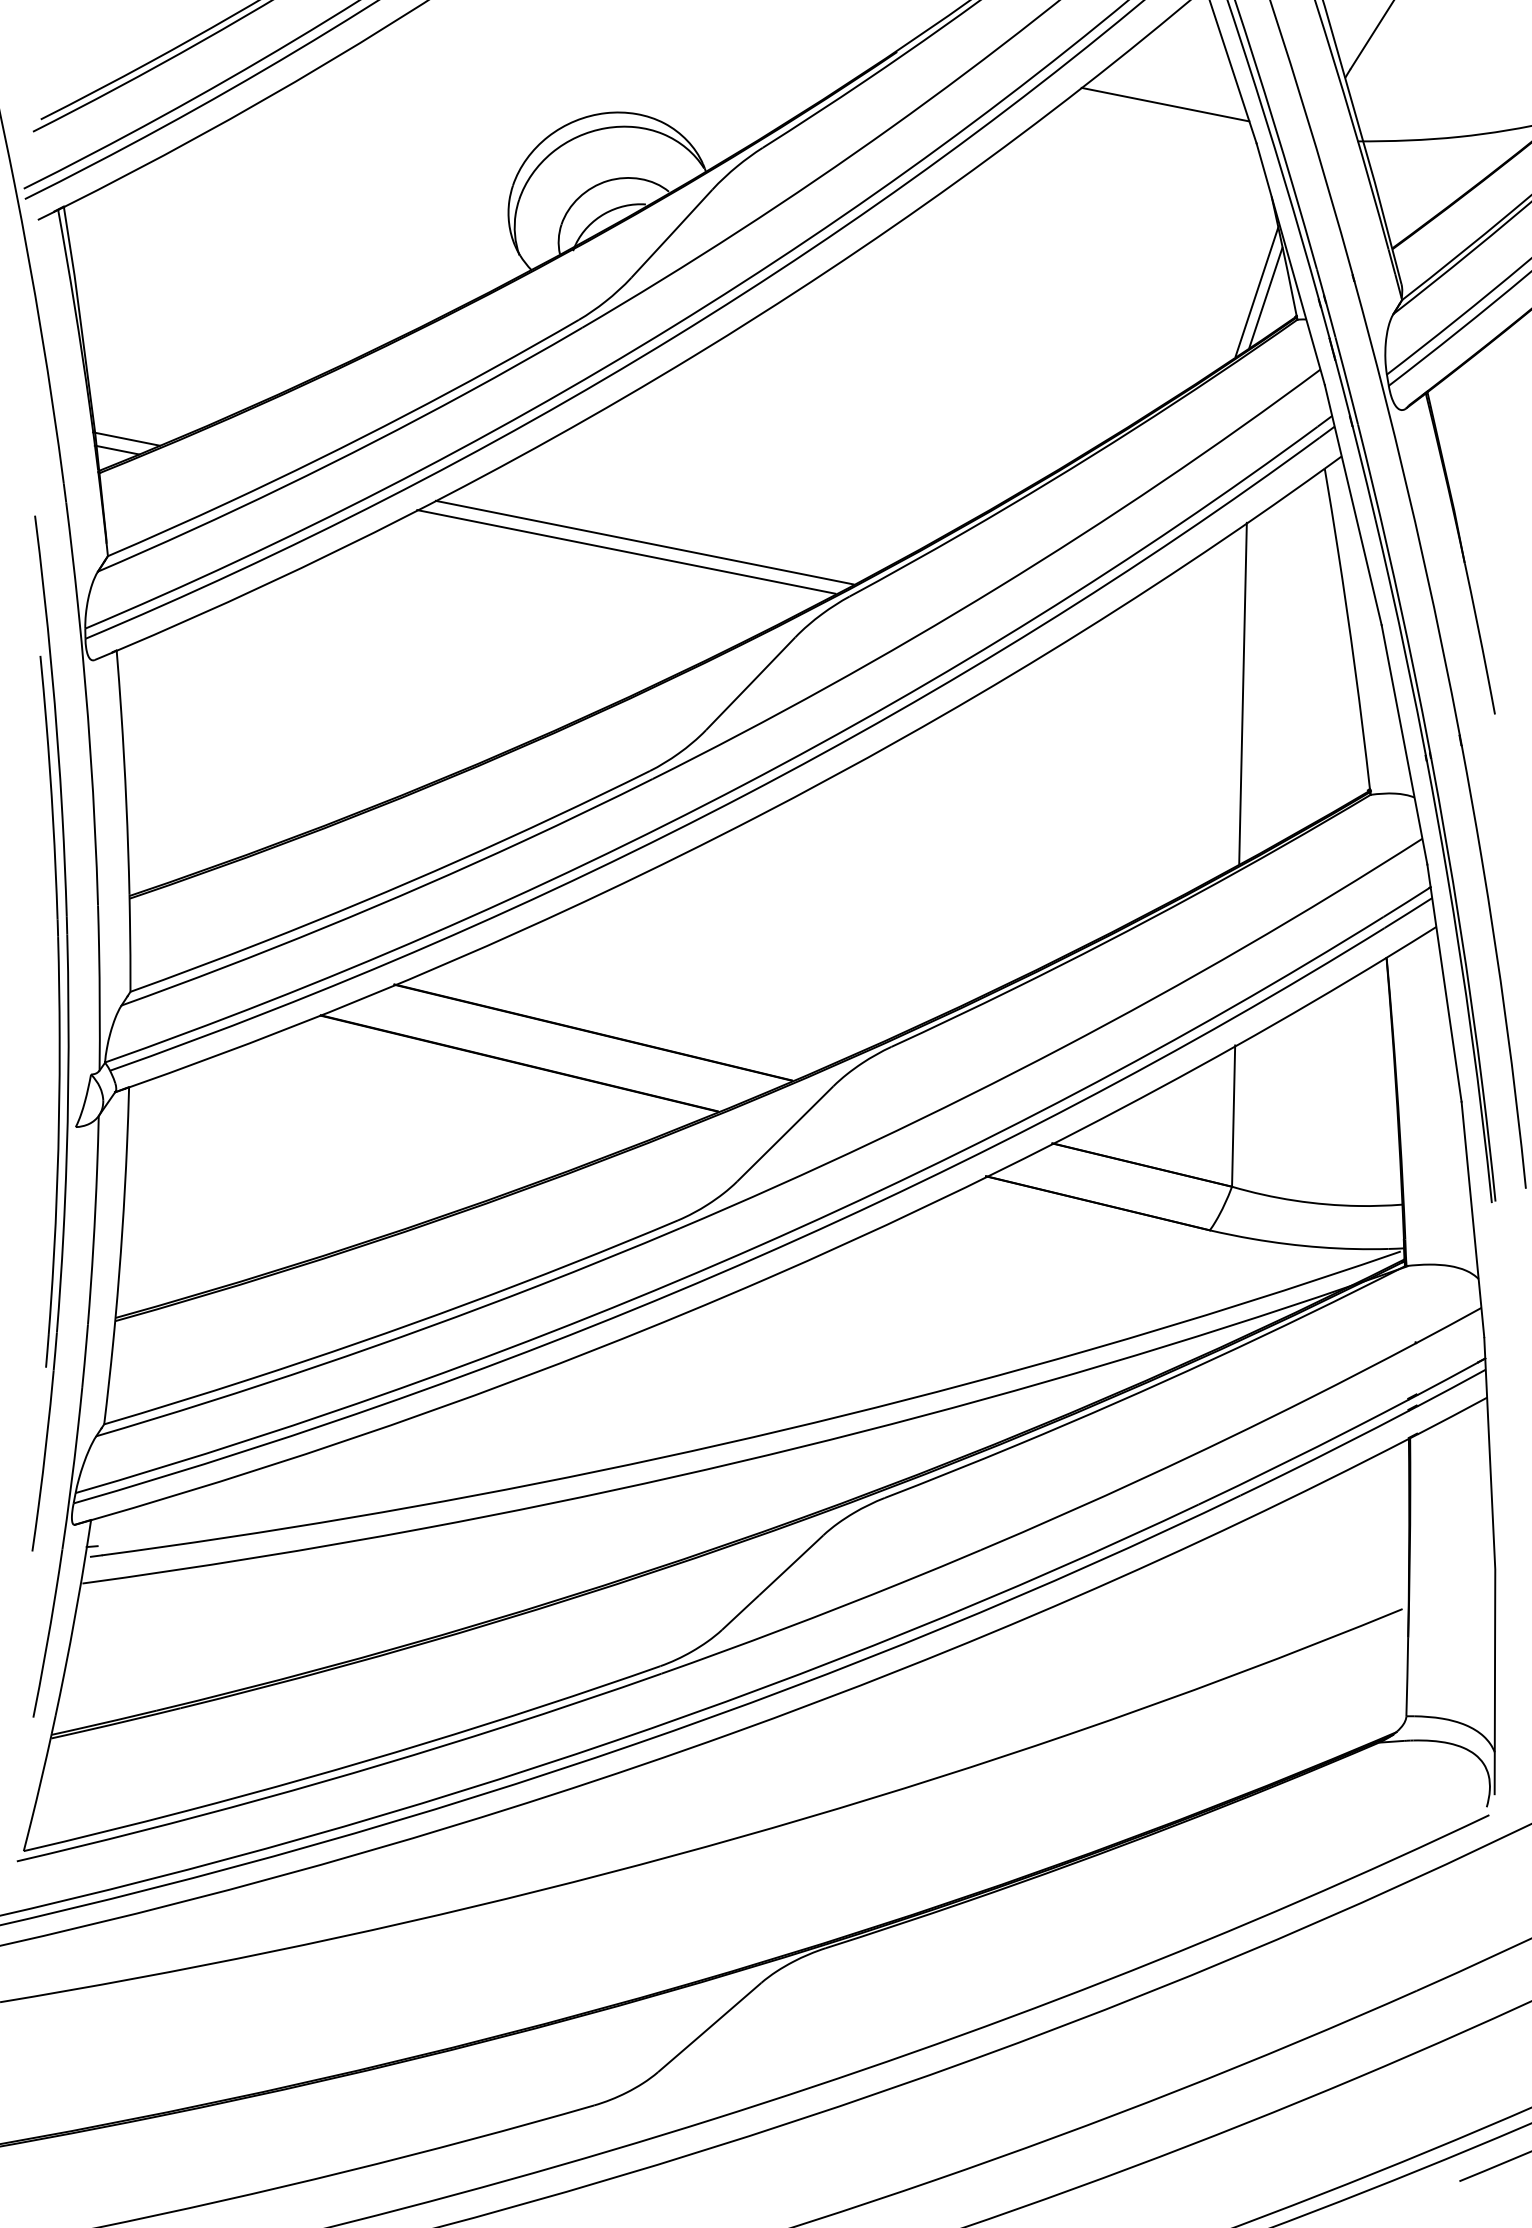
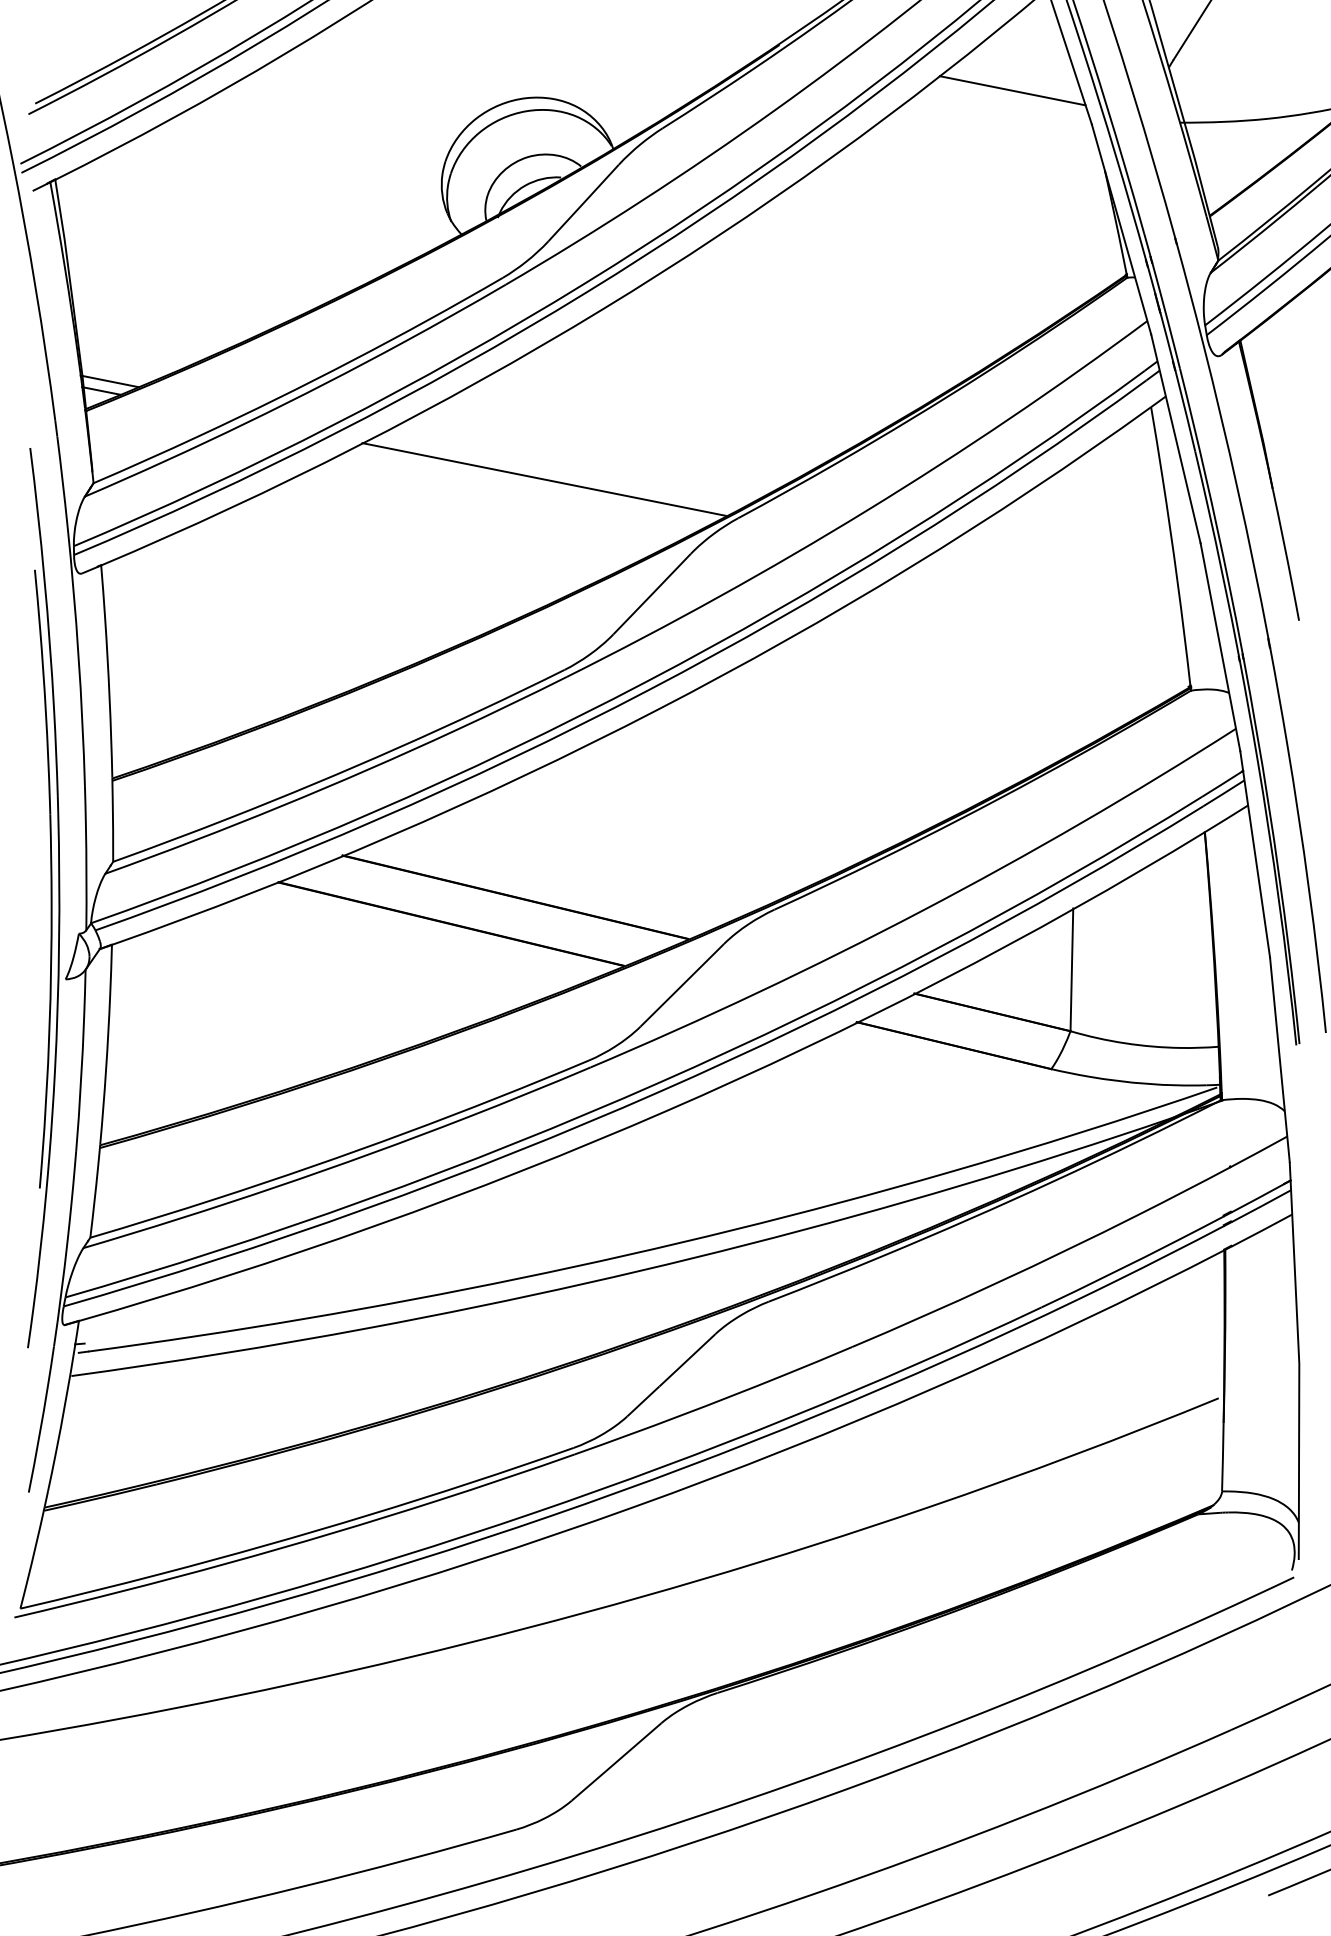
line: (1256, 291) -> (1091, 253), removed
line: (1265, 297) -> (1099, 258), removed
line: (644, 542) -> (559, 471), removed
line: (1242, 692) -> (1079, 601), removed

